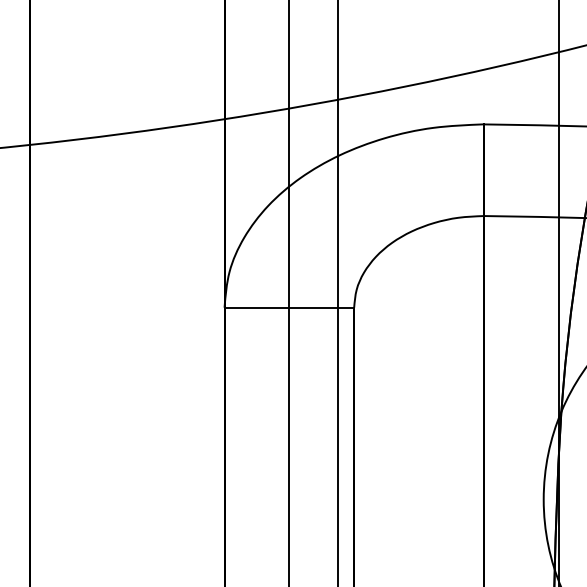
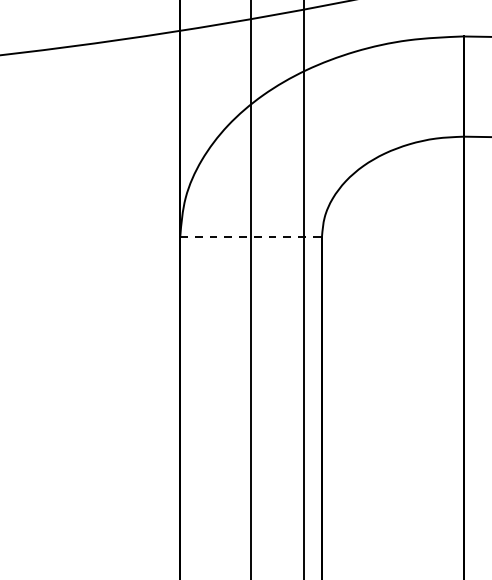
line: (289, 307) -> (251, 236), solid -> dashed

